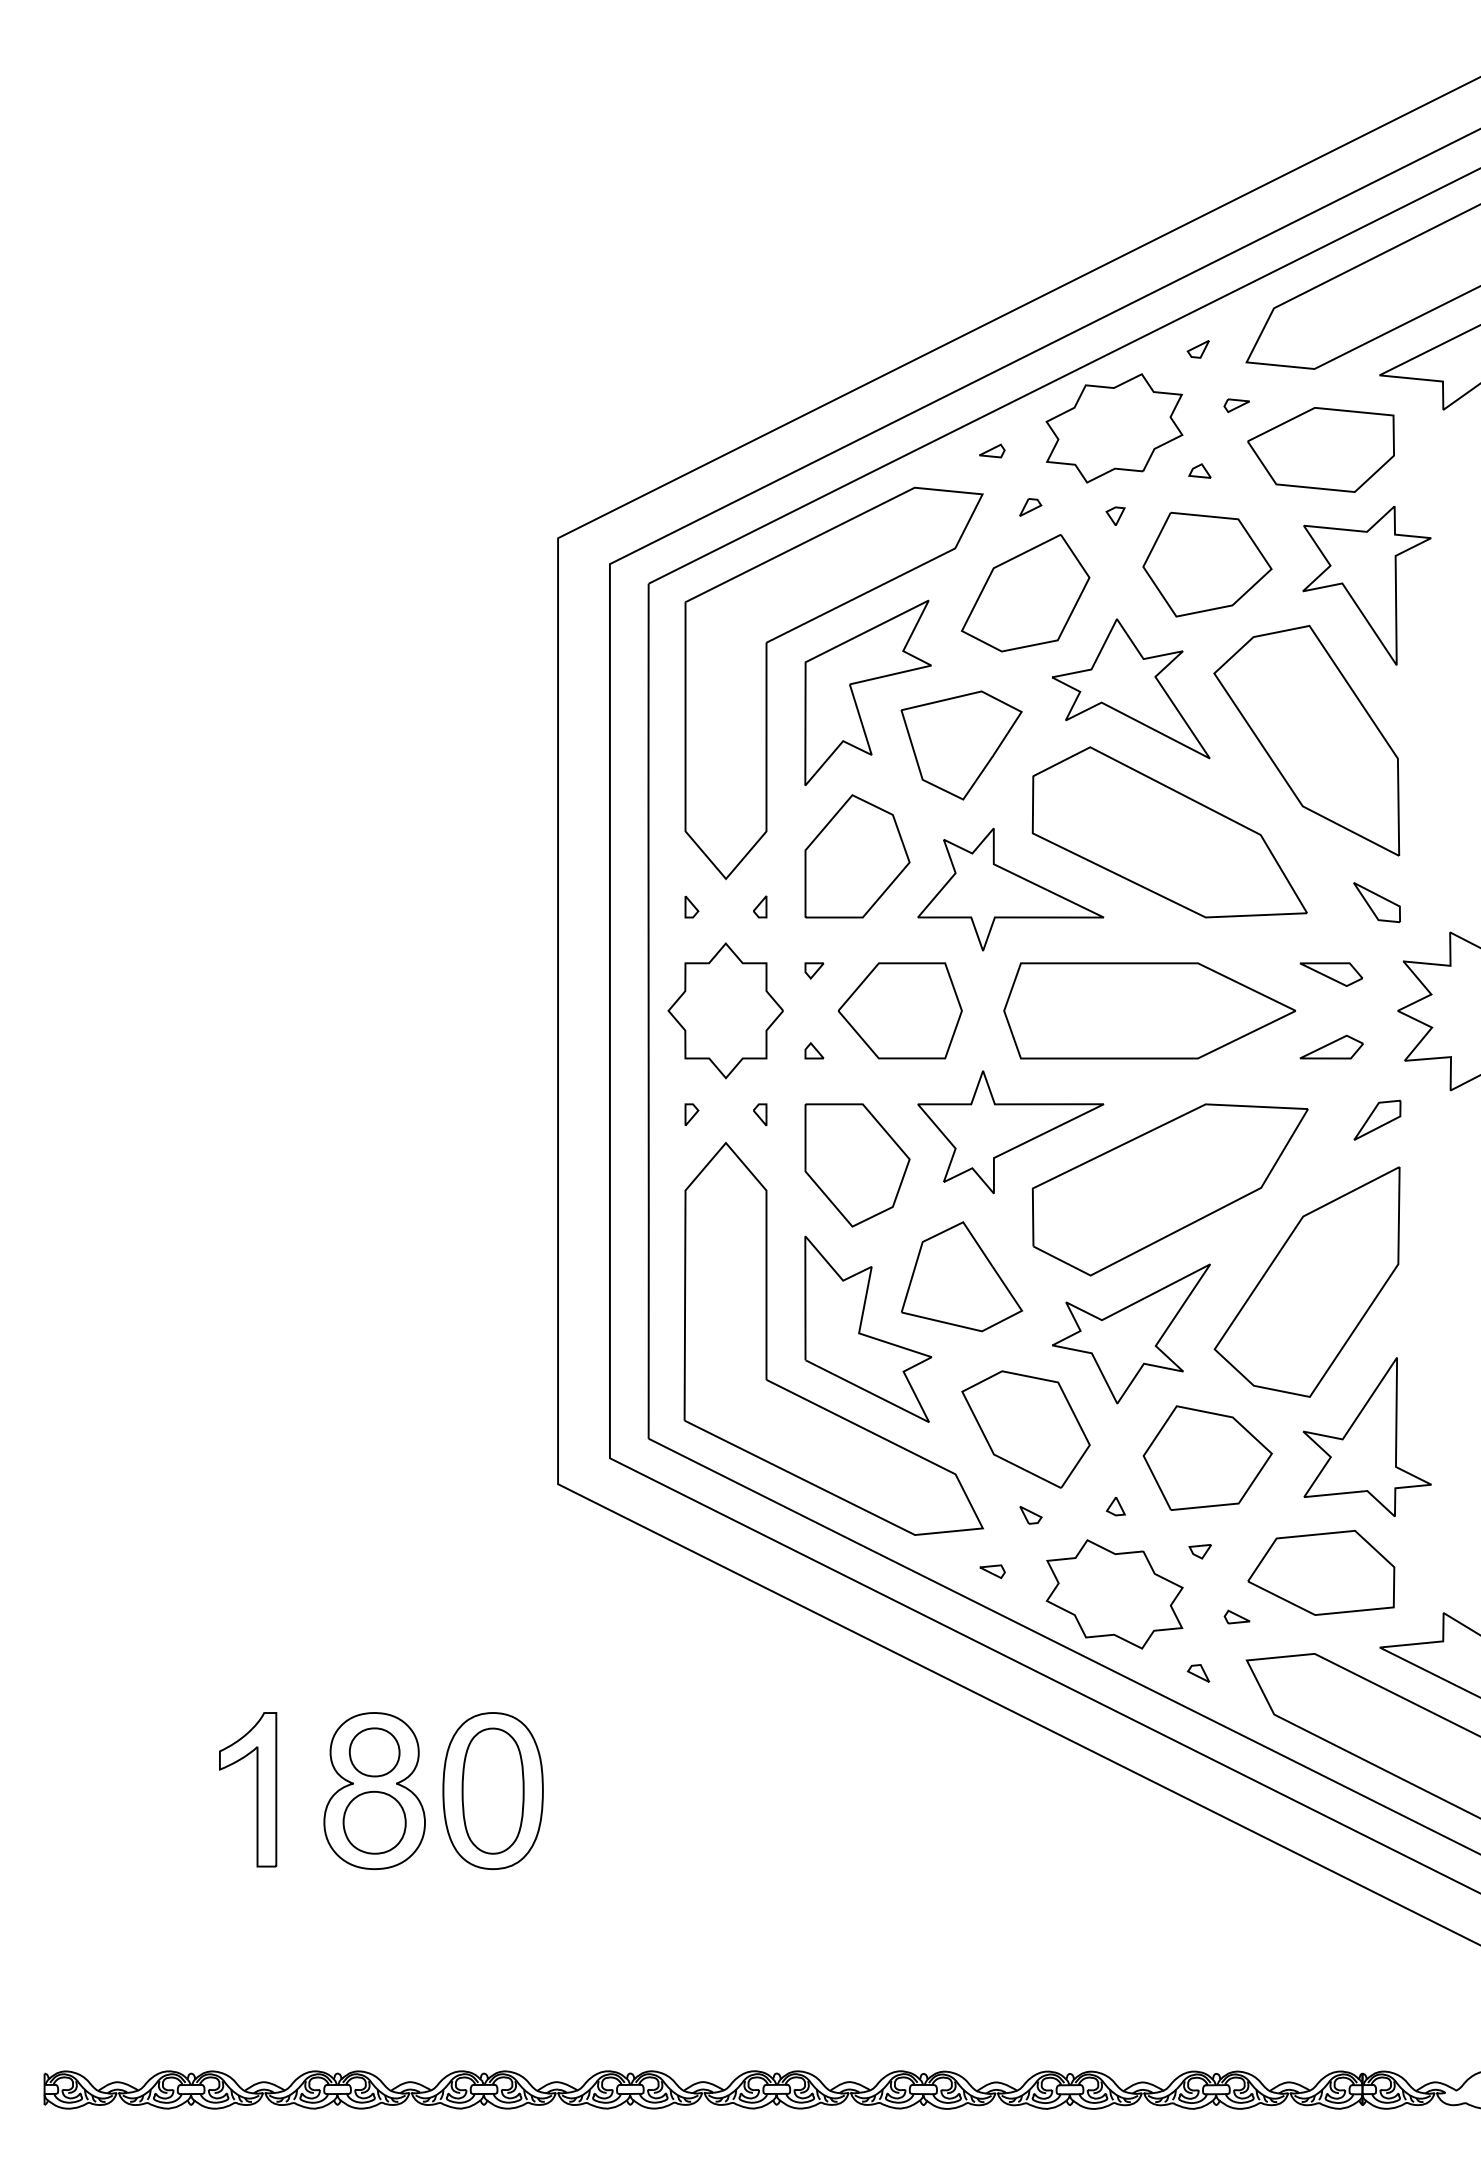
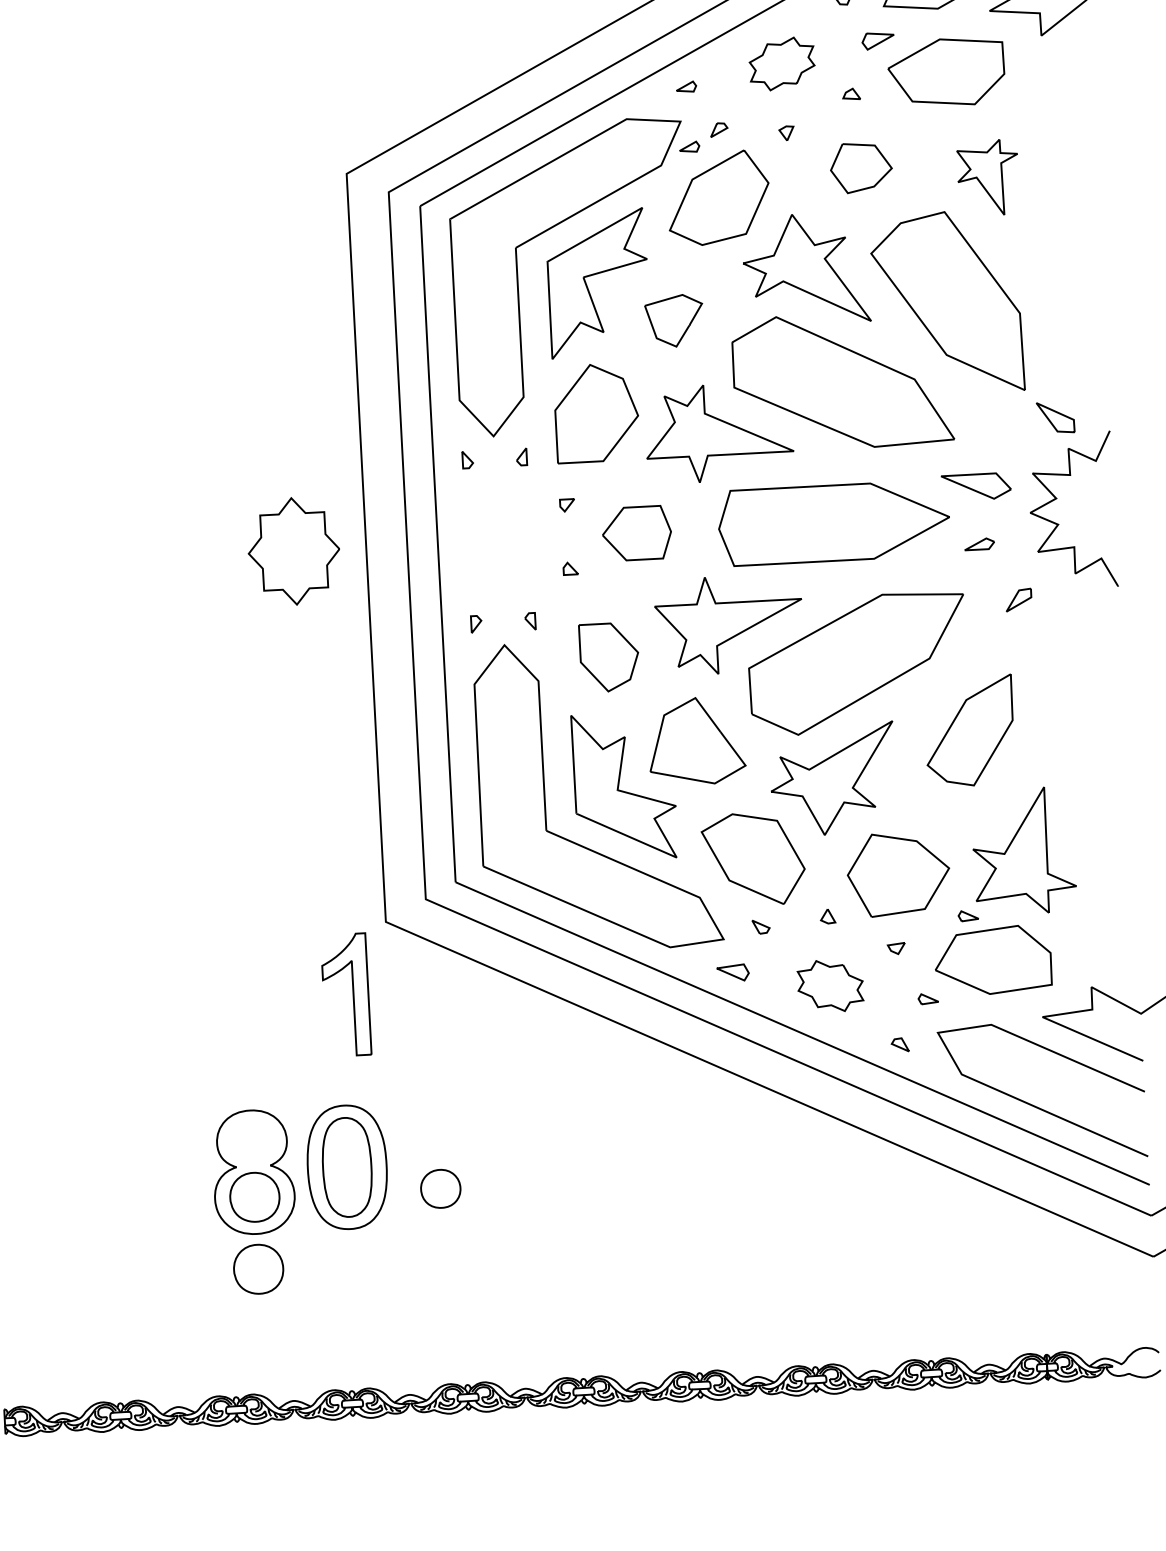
part: (1236, 405) -> (877, 40), size x1.6
part: (1114, 428) -> (782, 64), size x0.6
part: (992, 526) -> (689, 146), added
part: (1207, 564) -> (861, 167), size x0.6
part: (1366, 585) -> (987, 177), size x0.6
part: (961, 745) -> (674, 321), size x0.6
part: (1376, 902) -> (1055, 417), moved
part: (1330, 974) -> (975, 486), size x1.4
part: (725, 1010) -> (293, 551), moved
part: (900, 1010) -> (637, 533), size x0.7
part: (1331, 1046) -> (979, 543), size x0.6
part: (1377, 1119) -> (1018, 599), size x0.7
part: (857, 1165) -> (609, 657), size x0.7
part: (1306, 1281) -> (969, 730), size x0.6
part: (1292, 1514) -> (967, 915), added
part: (992, 1571) -> (733, 973), size x1.6
part: (1114, 1594) -> (830, 986), size x0.6
part: (374, 1752) -> (440, 1188), moved
part: (256, 1789) -> (352, 994), moved
part: (374, 1913) -> (258, 1269), added

